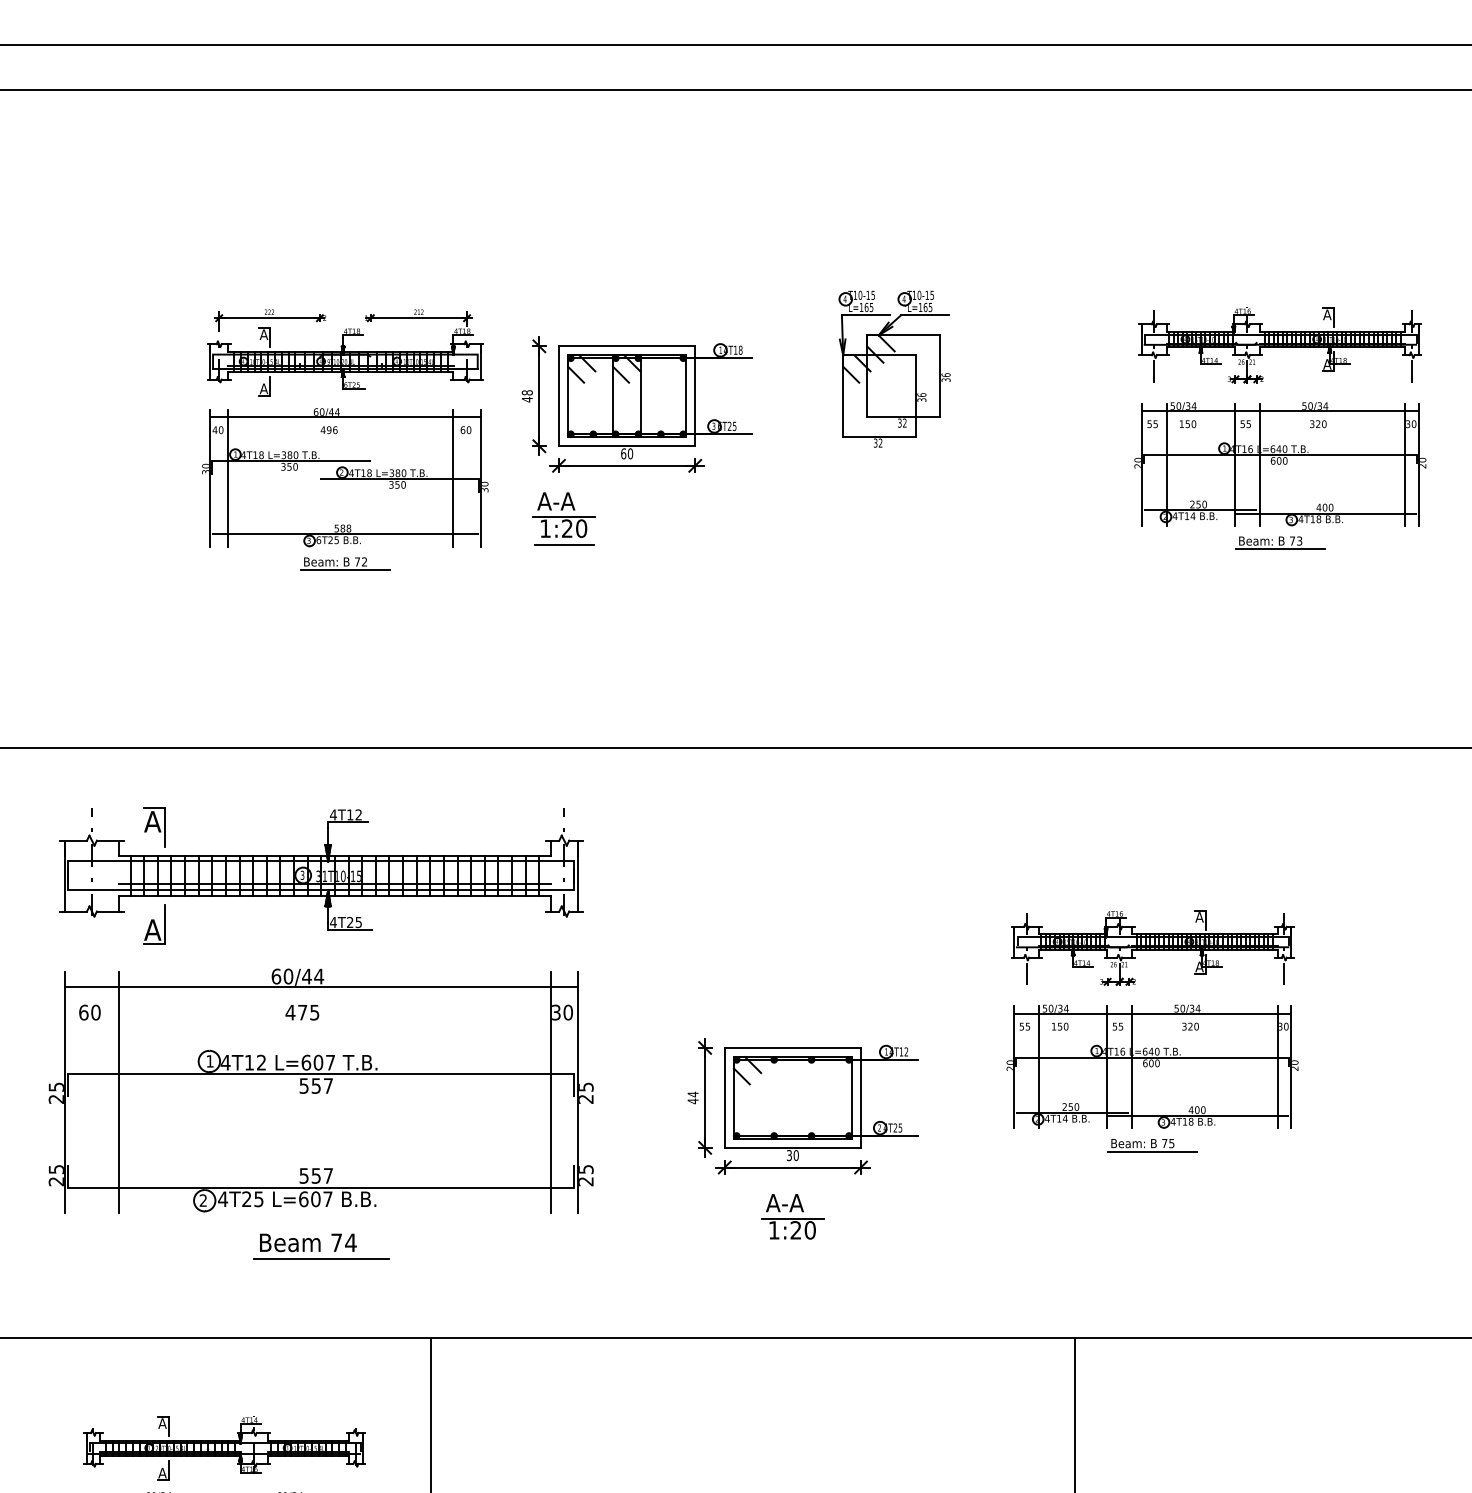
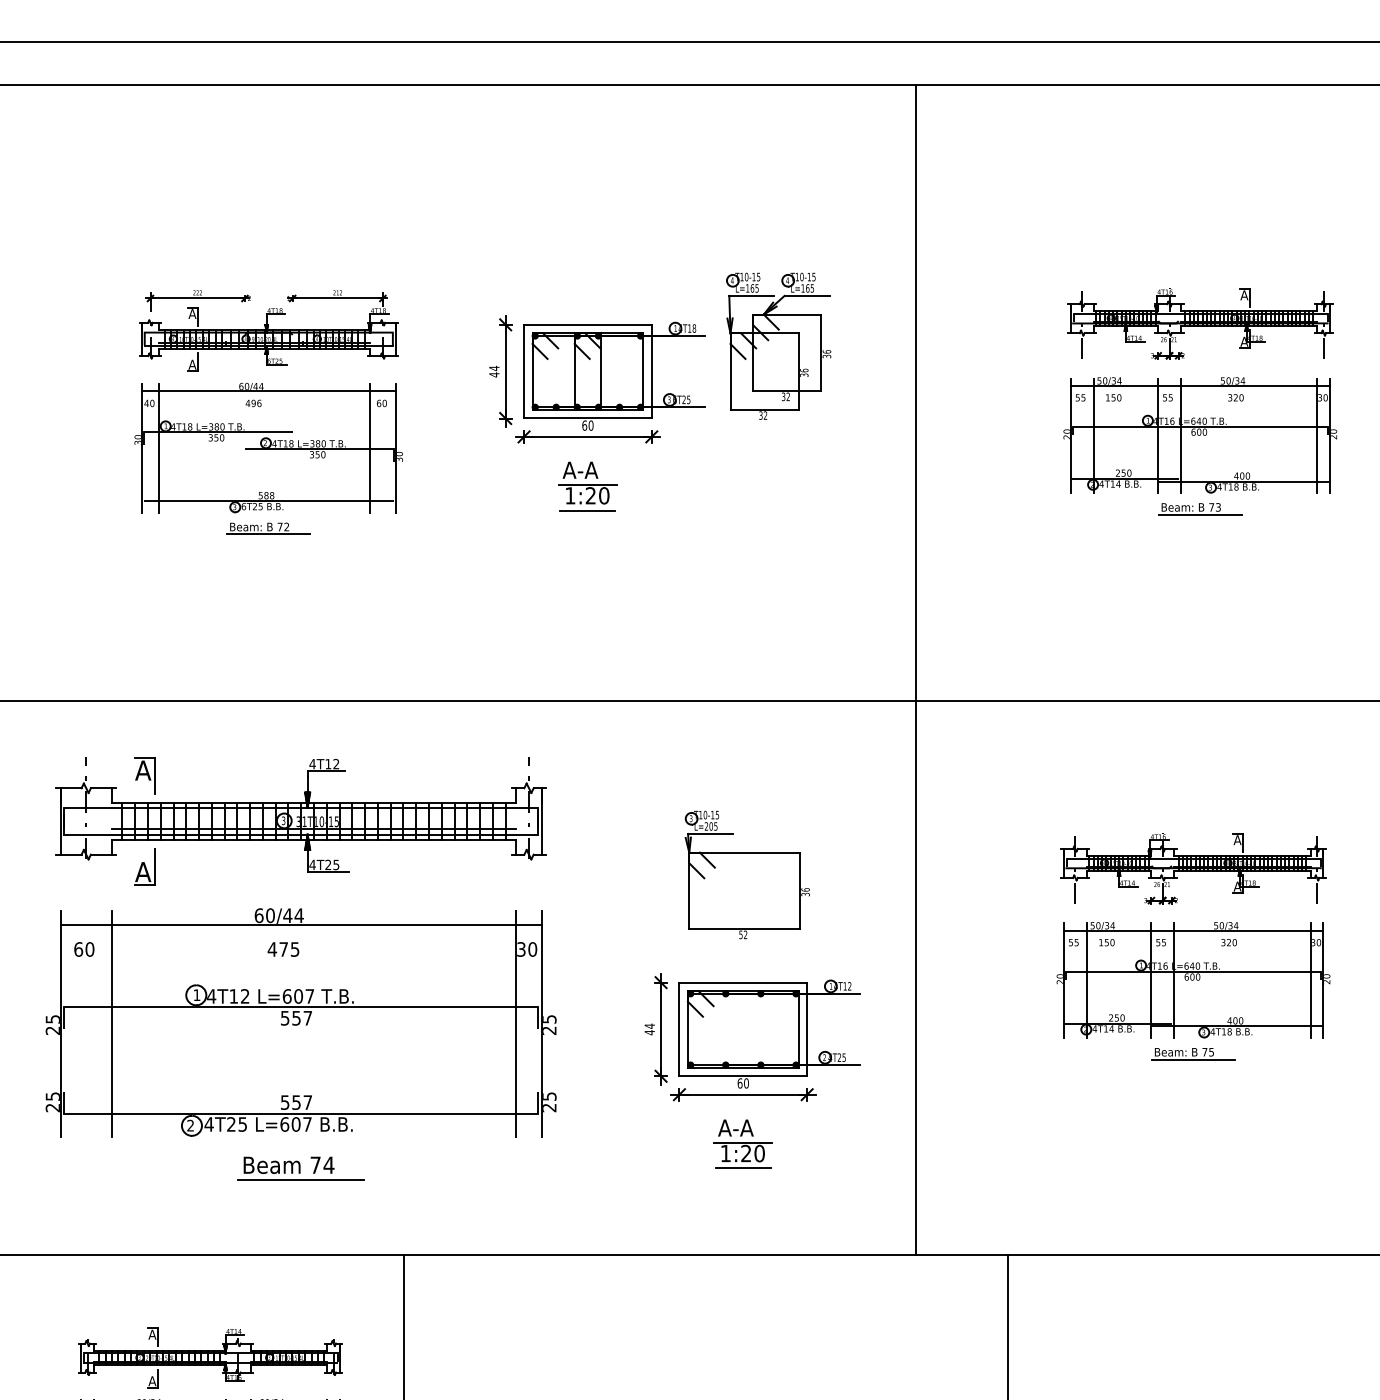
part: (894, 368) -> (778, 345), moved
text: (527, 392) -> (494, 368), 48 -> 44
part: (345, 439) -> (268, 412), moved
part: (563, 518) -> (587, 486), moved
line: (976, 713) -> (915, 669), added
part: (796, 932) -> (746, 874), added
part: (1152, 1030) -> (1193, 946), moved
text: (788, 1155) -> (739, 1083), 30 -> 60
line: (792, 1246) -> (742, 1168), added

